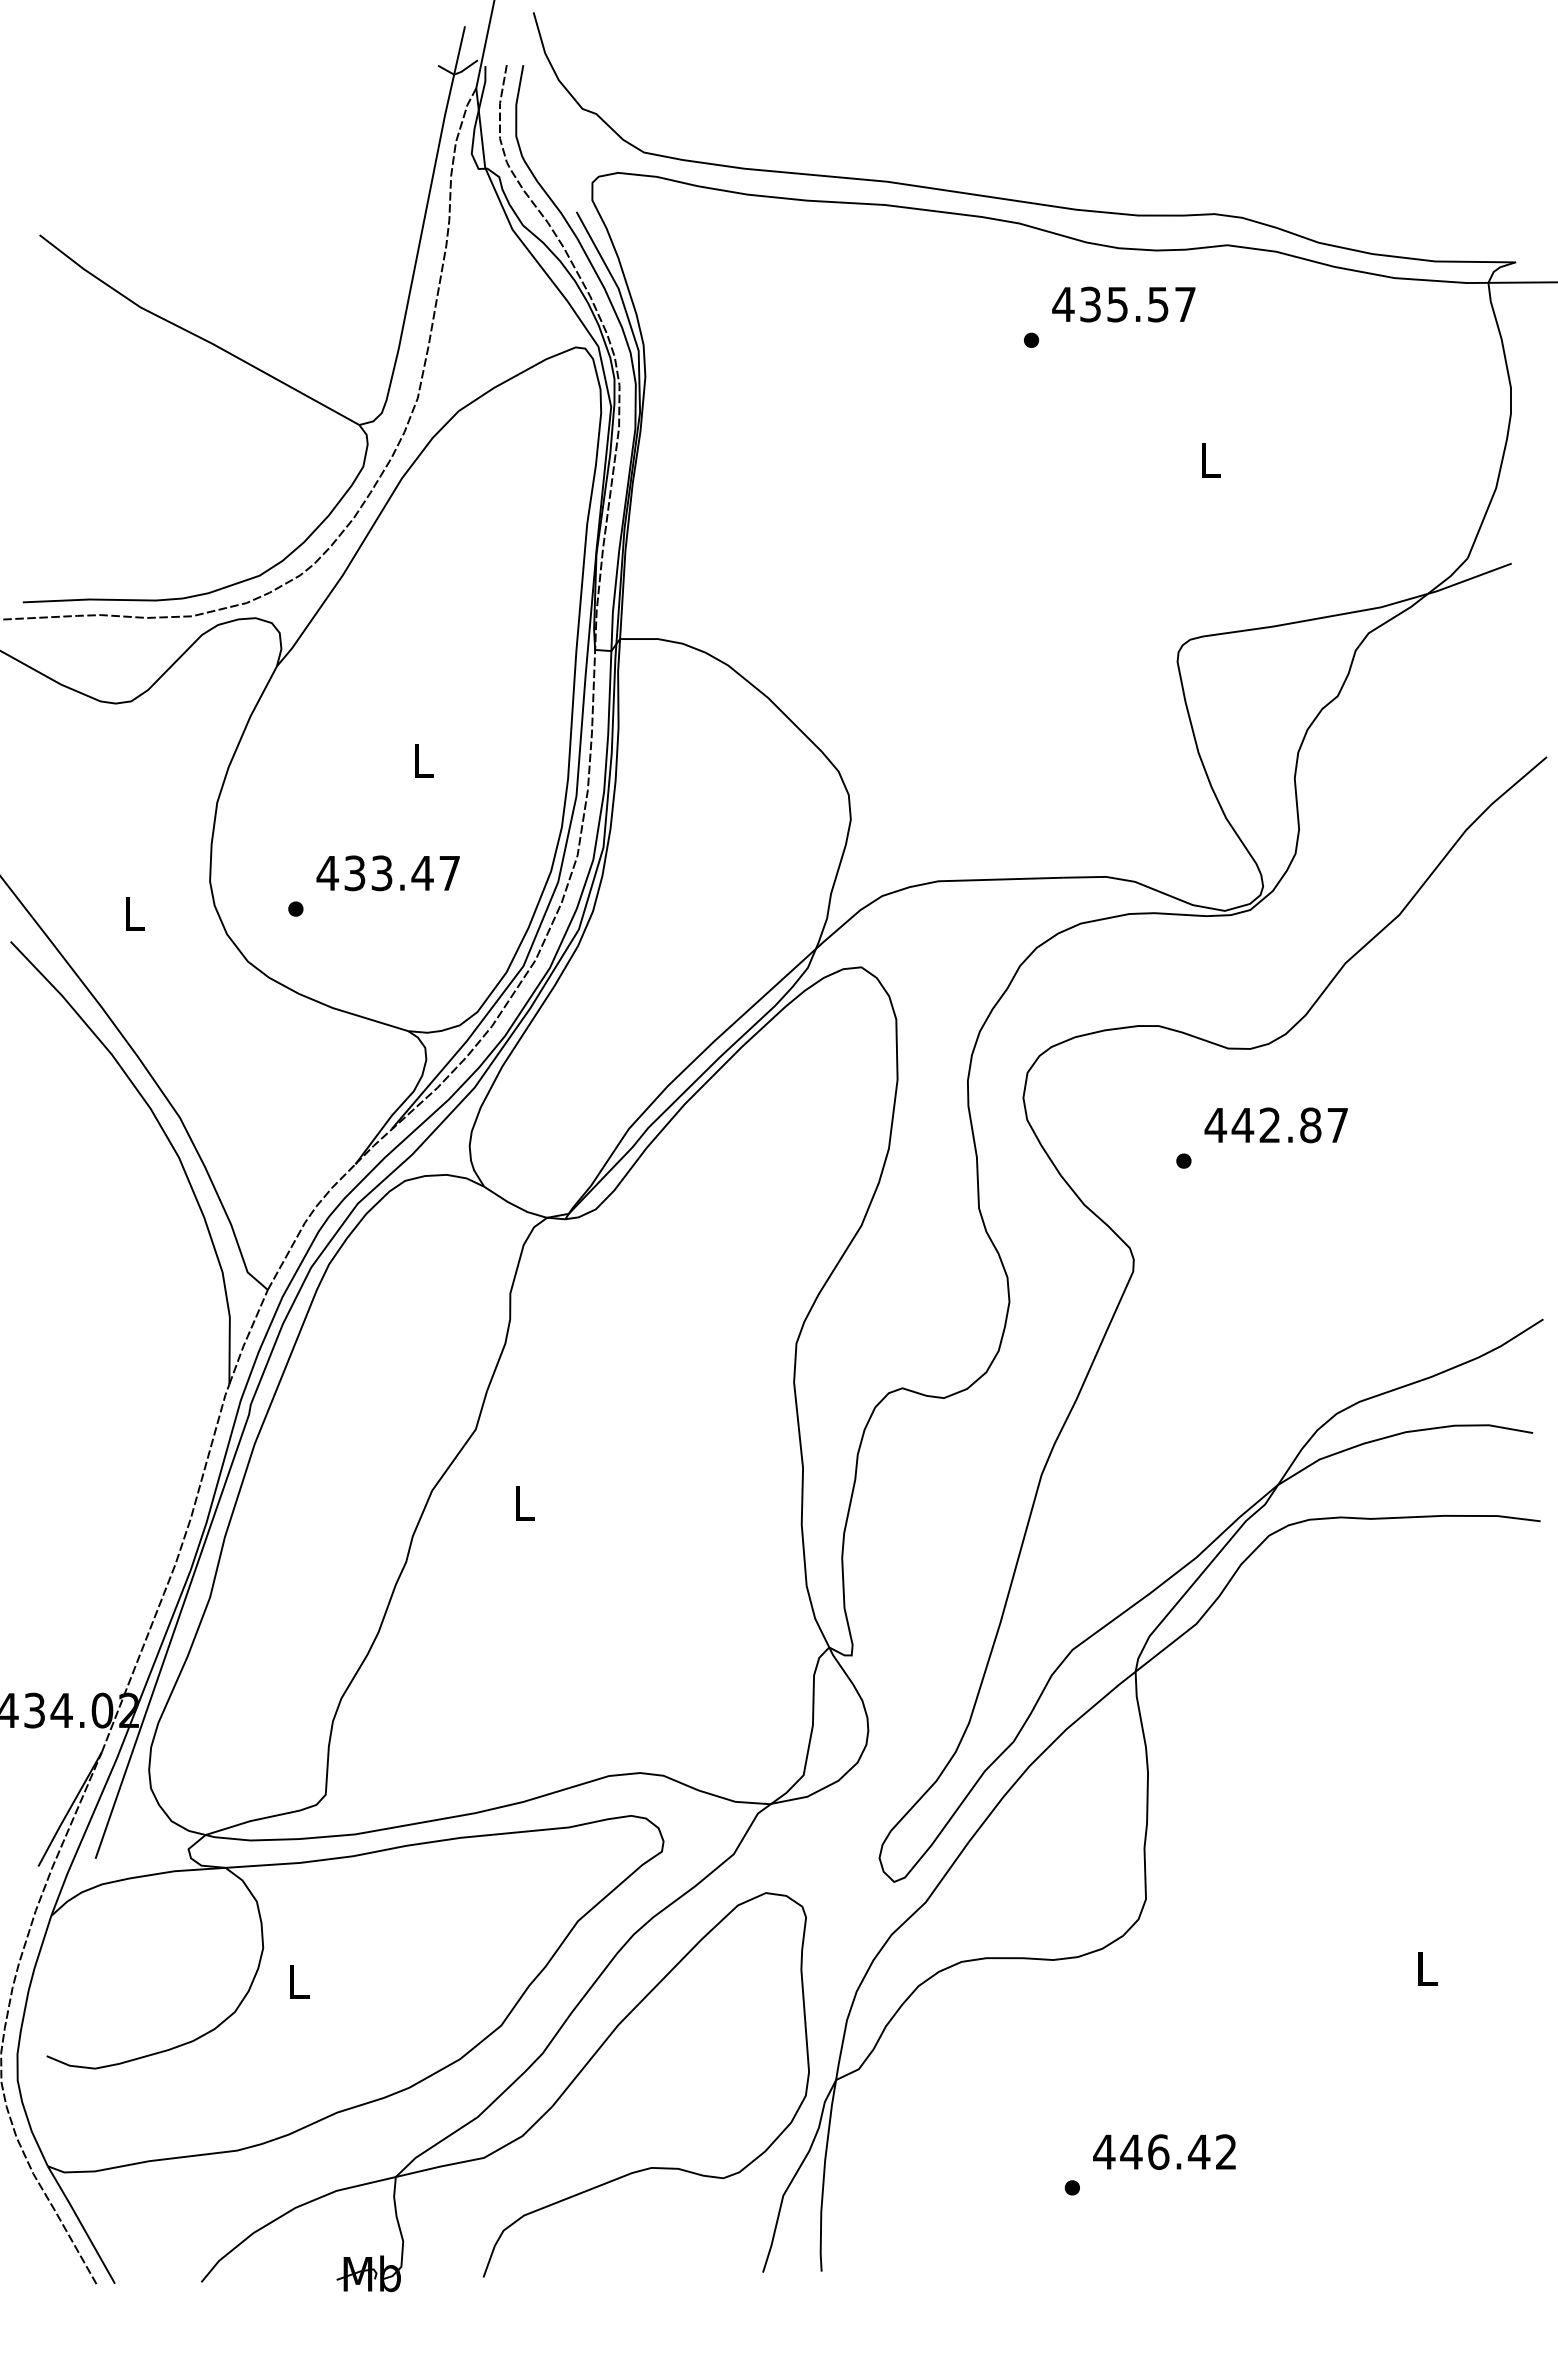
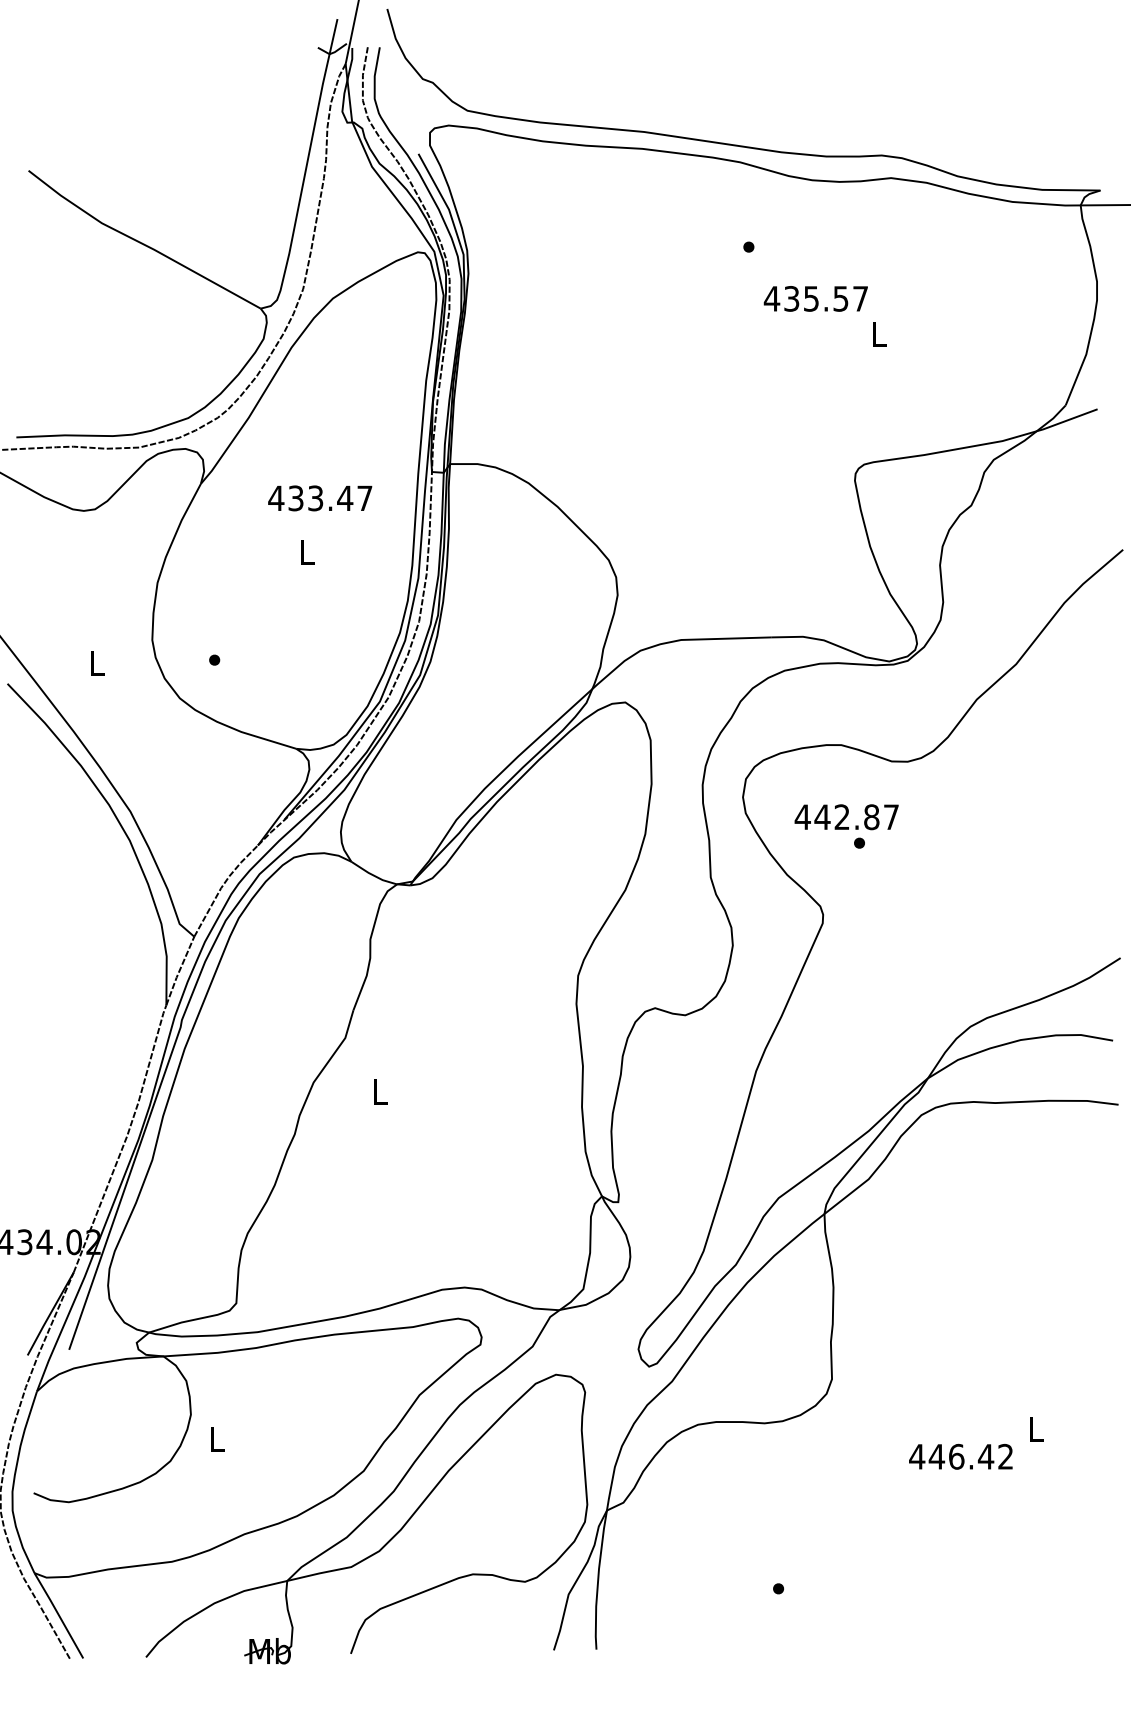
text: (1123, 304) -> (815, 298), moved
text: (387, 873) -> (319, 498), moved
text: (1275, 1125) -> (846, 817), moved
text: (1164, 2151) -> (960, 1456), moved

